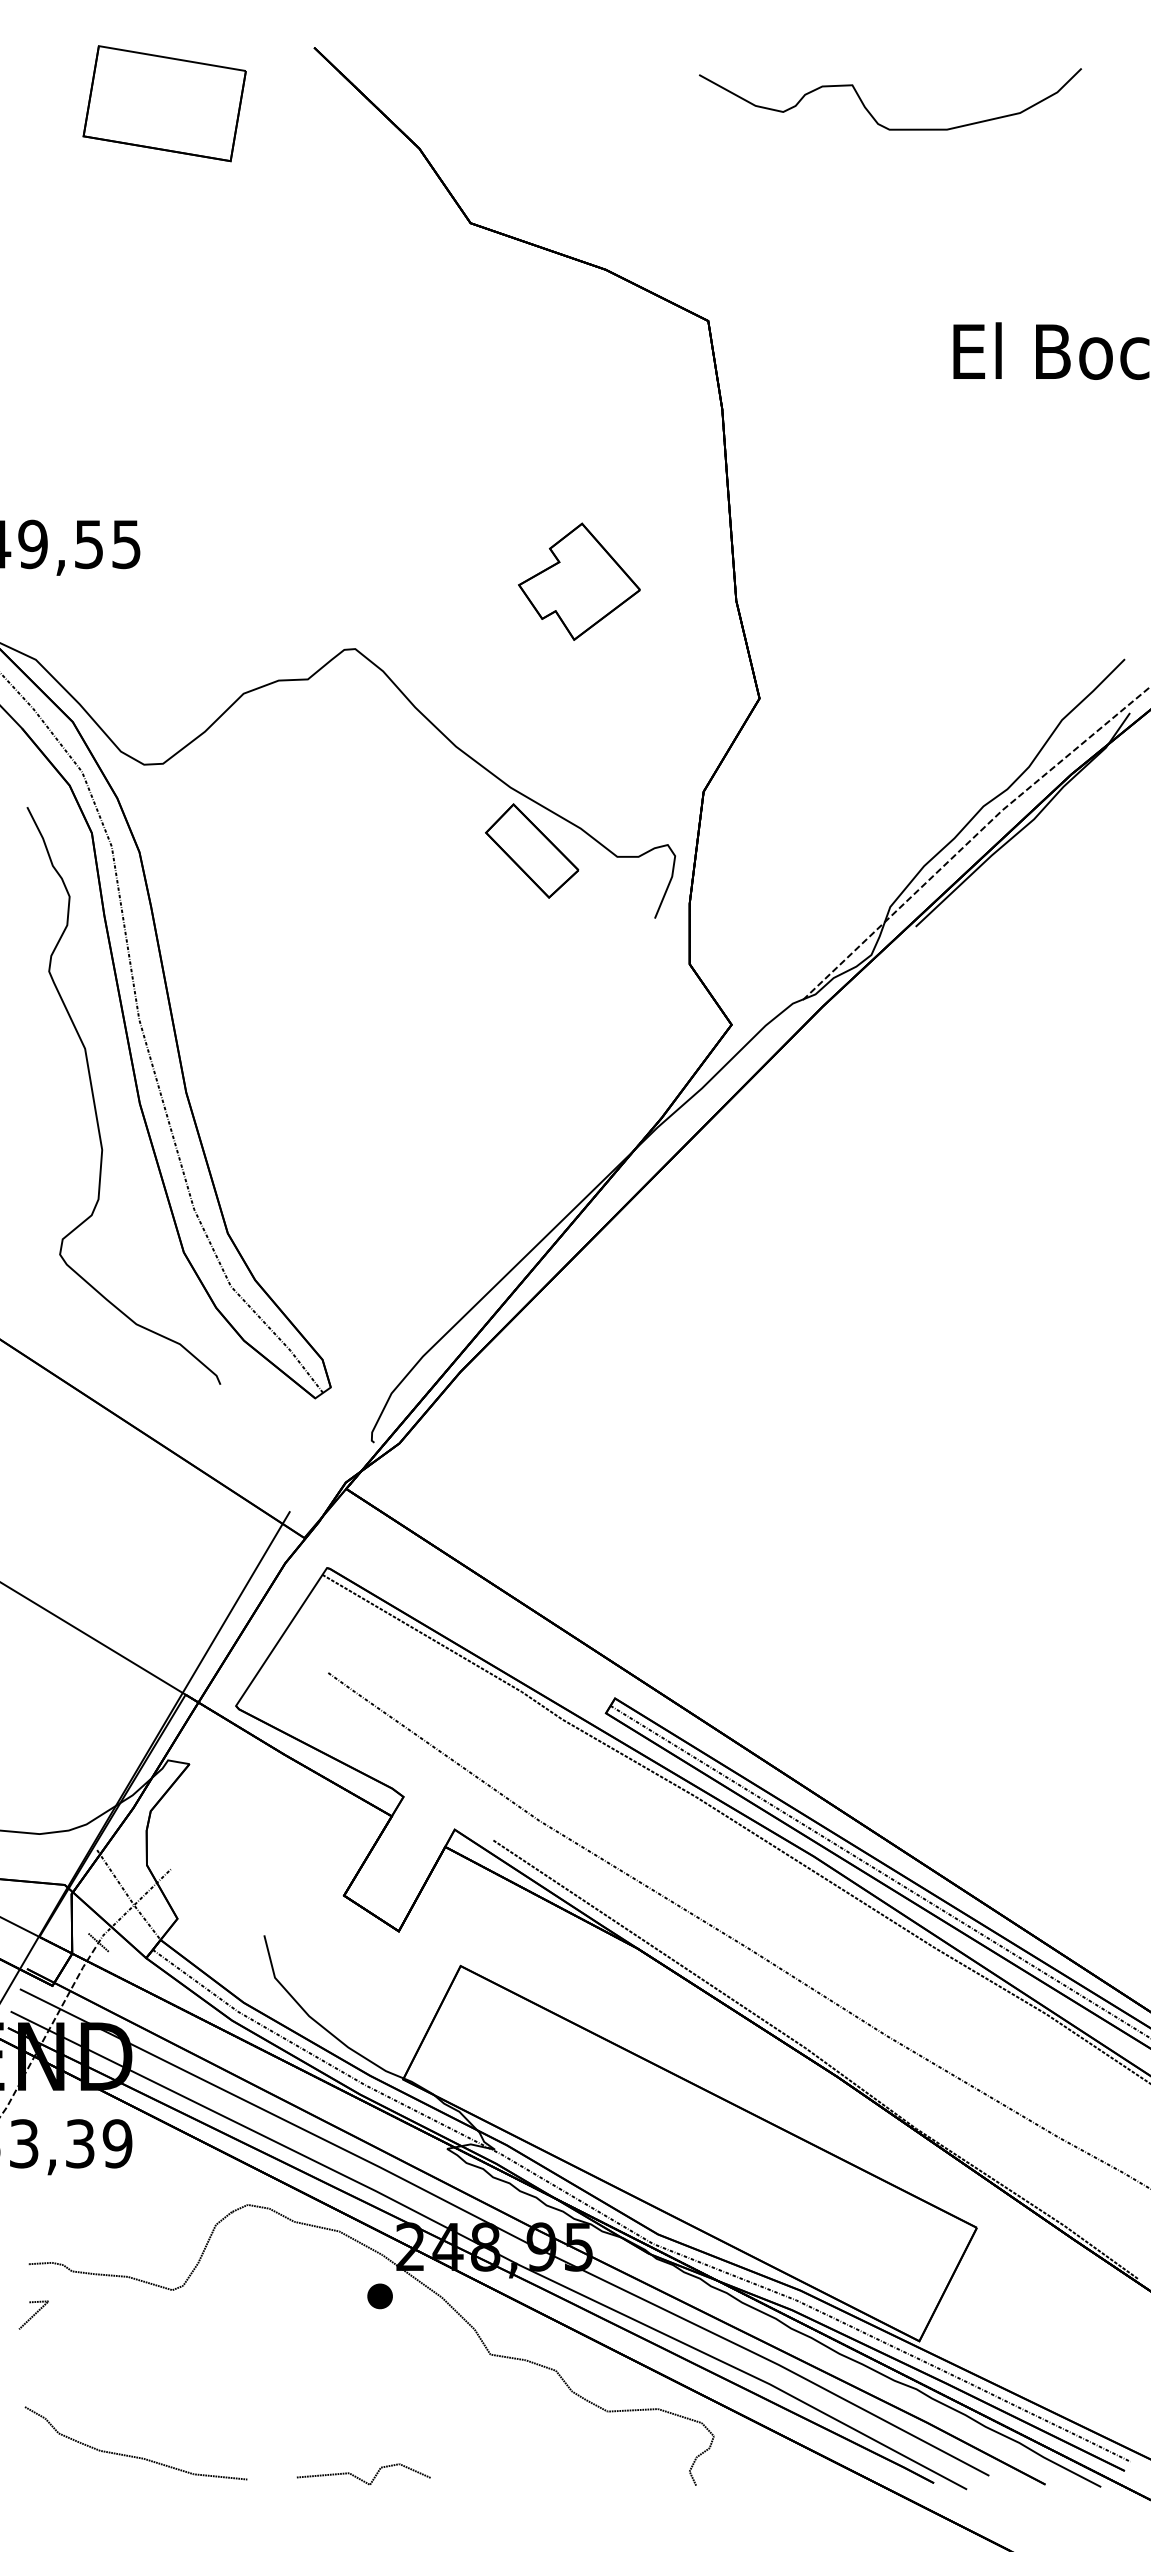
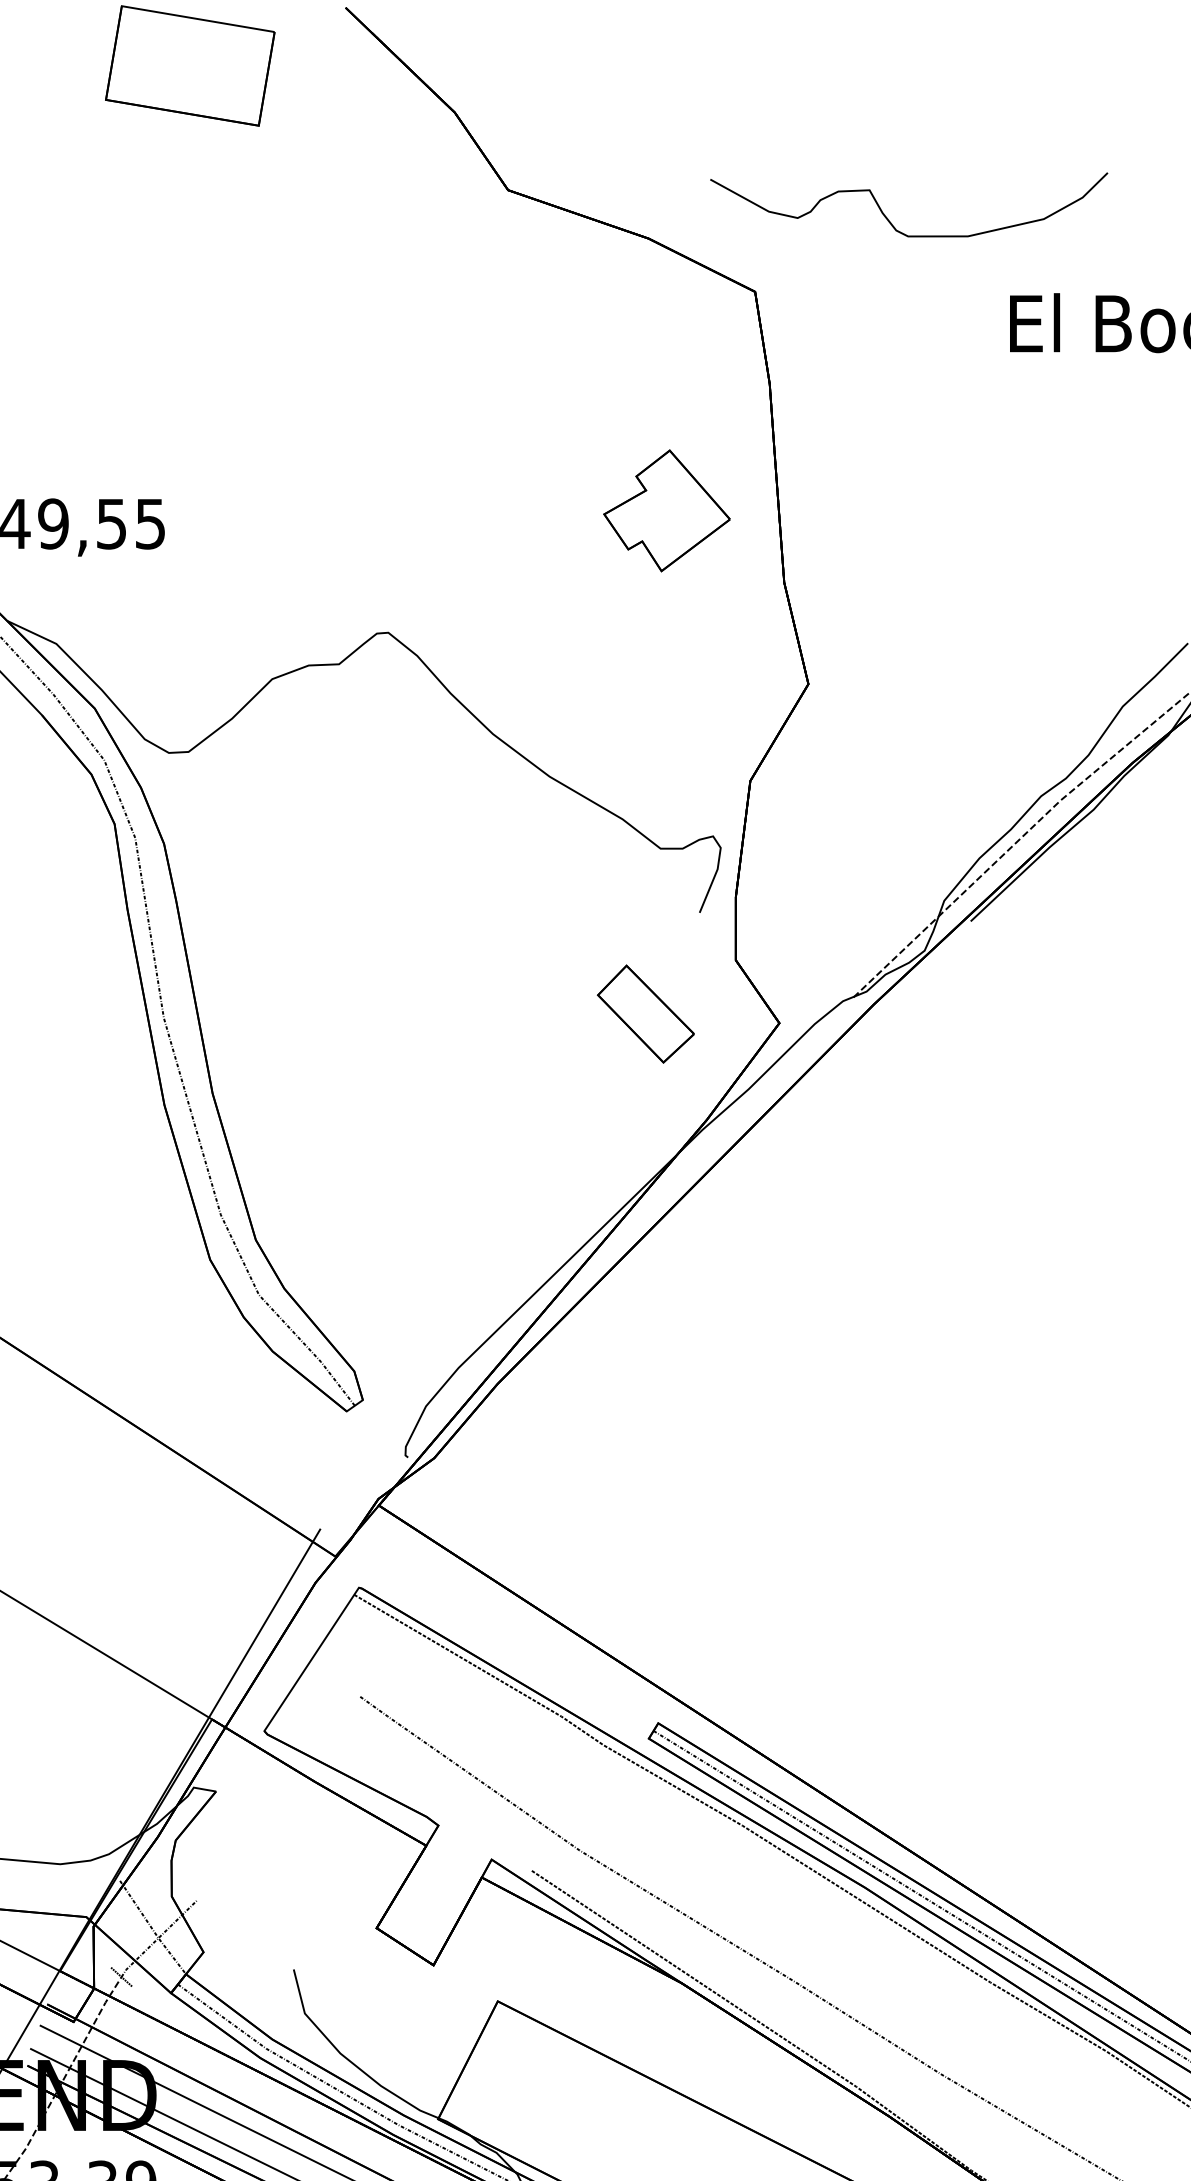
curve: (871, 113) -> (889, 219), moved
part: (579, 581) -> (667, 510), moved
part: (532, 850) -> (646, 1013), moved
curve: (95, 1102) -> (118, 1103), removed

